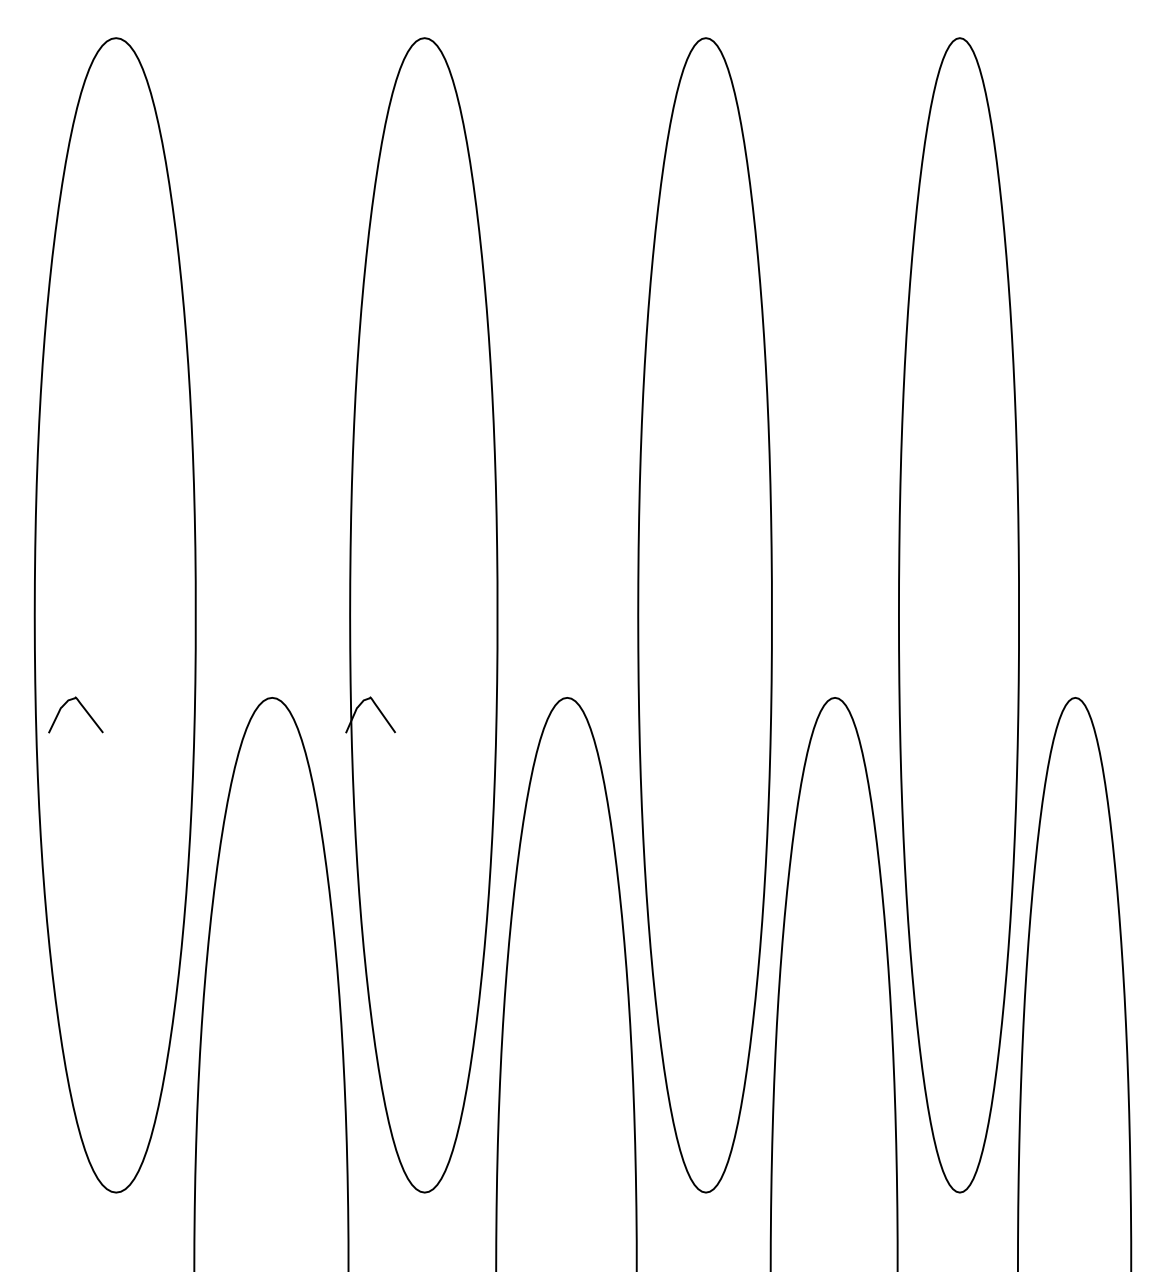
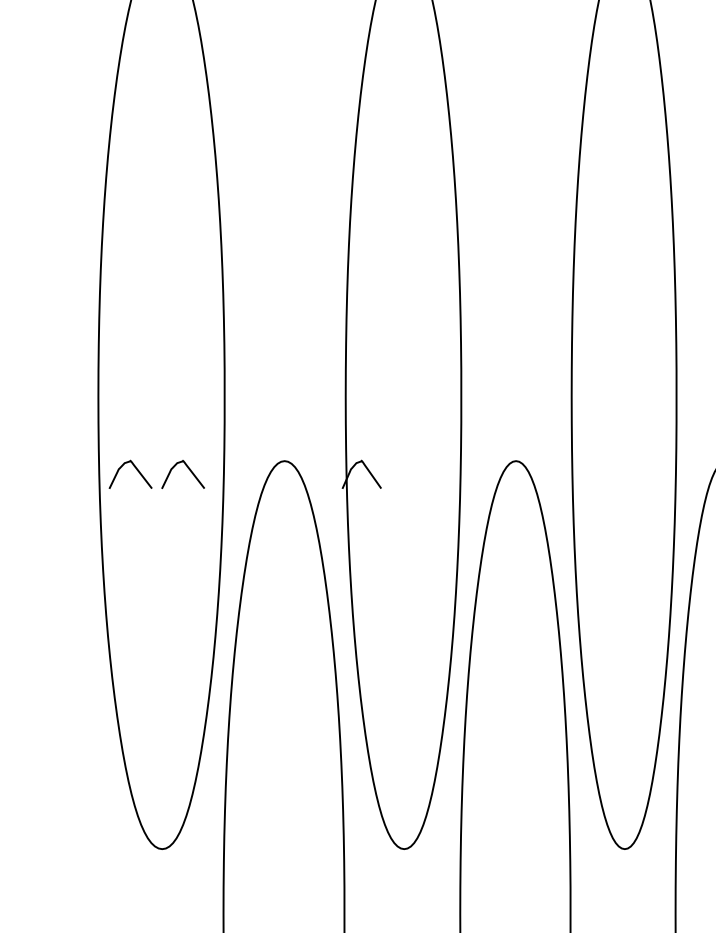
curve: (150, 709) -> (189, 470), added

